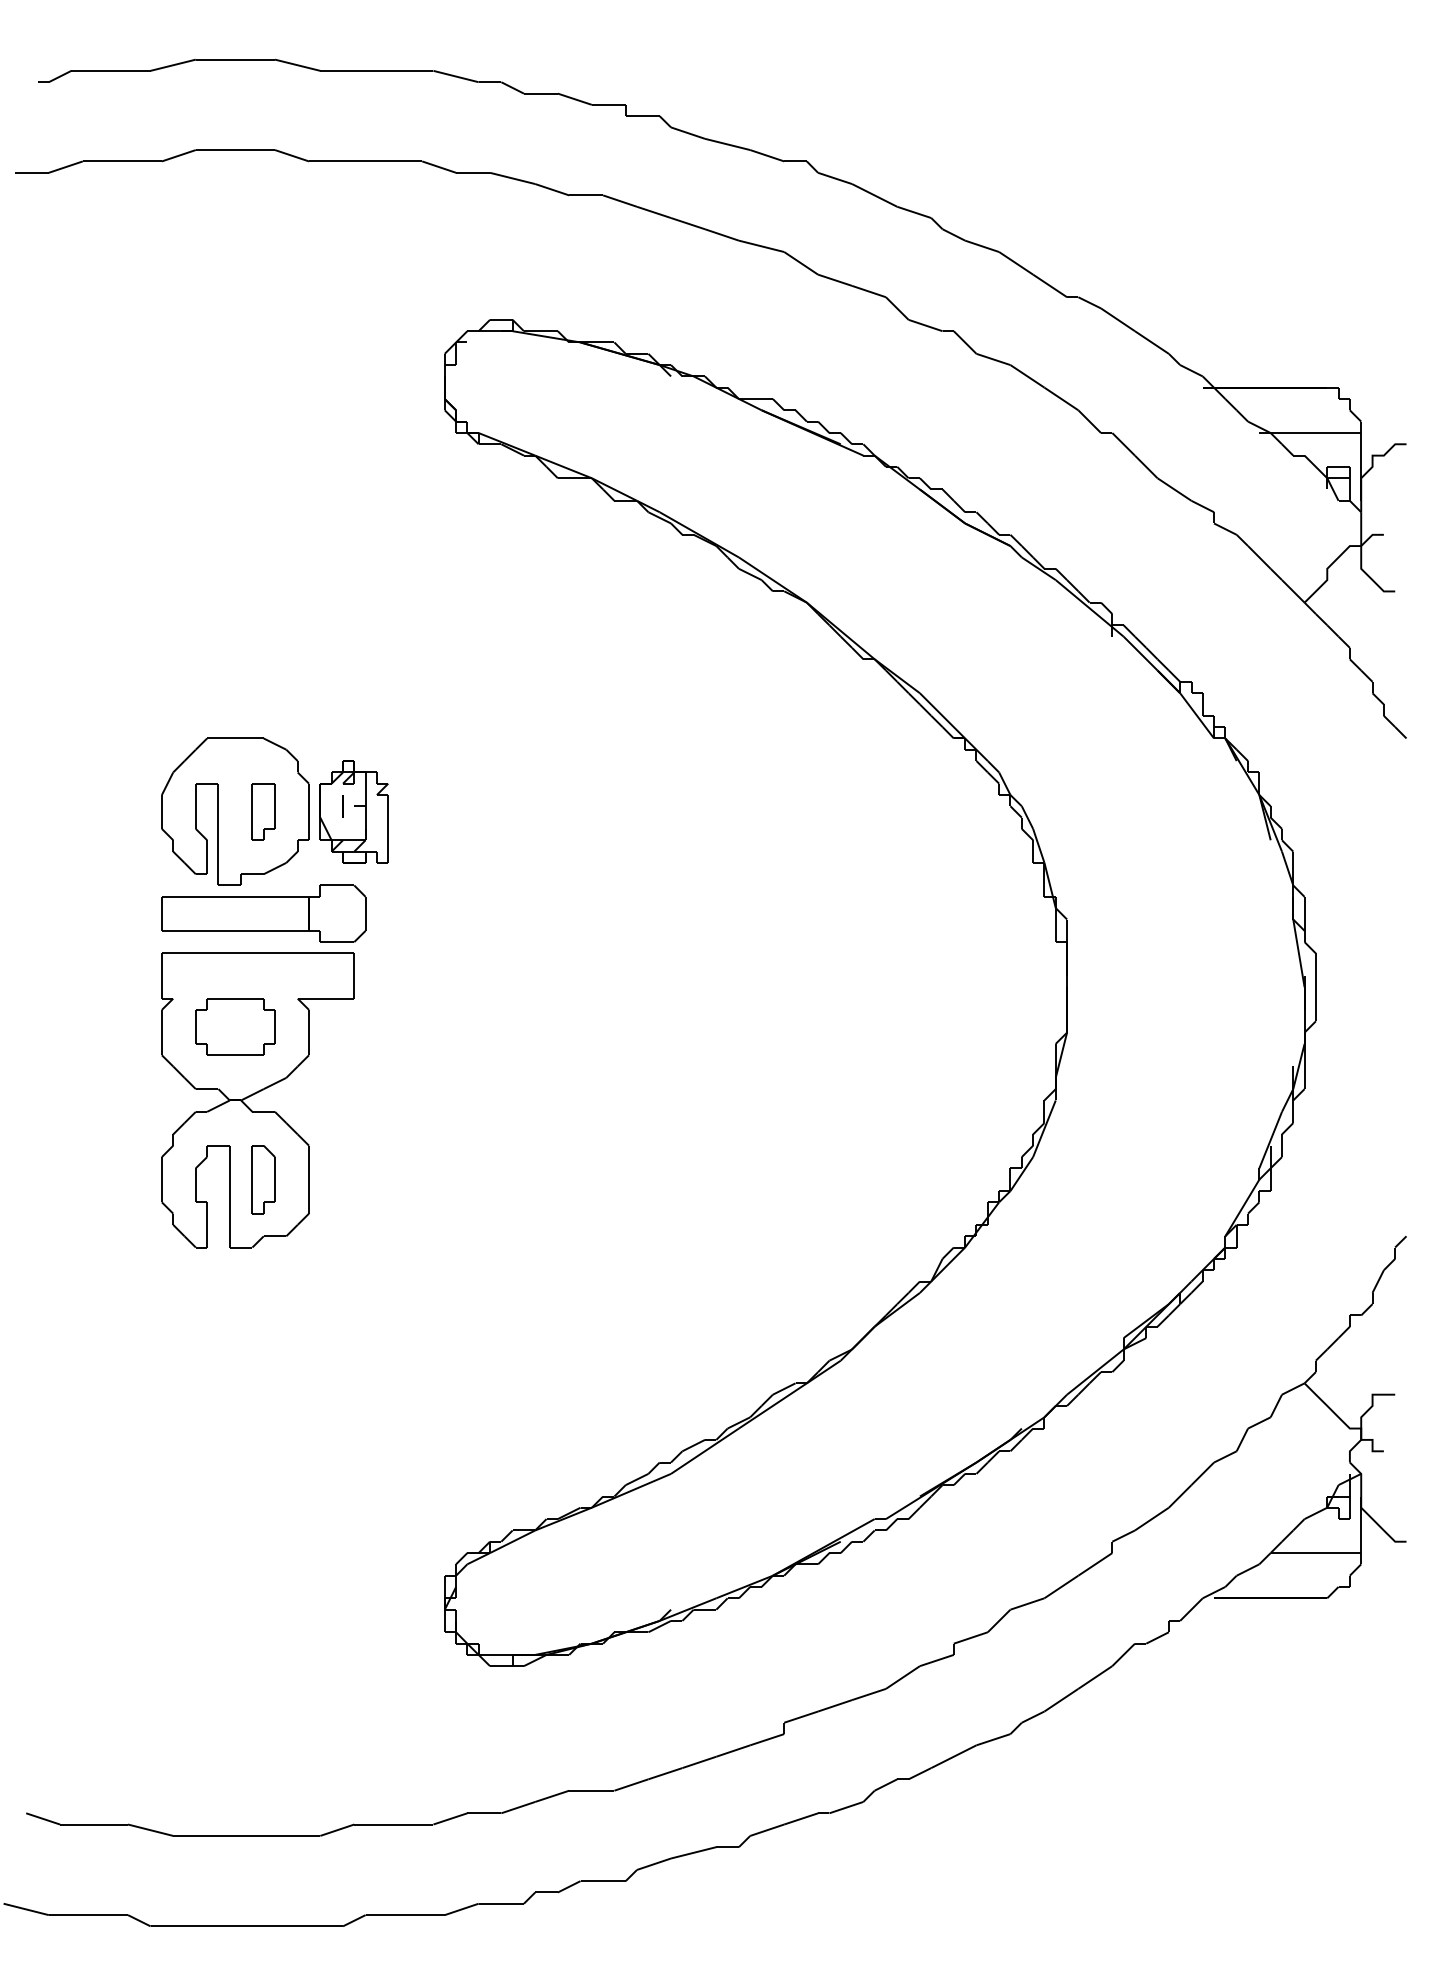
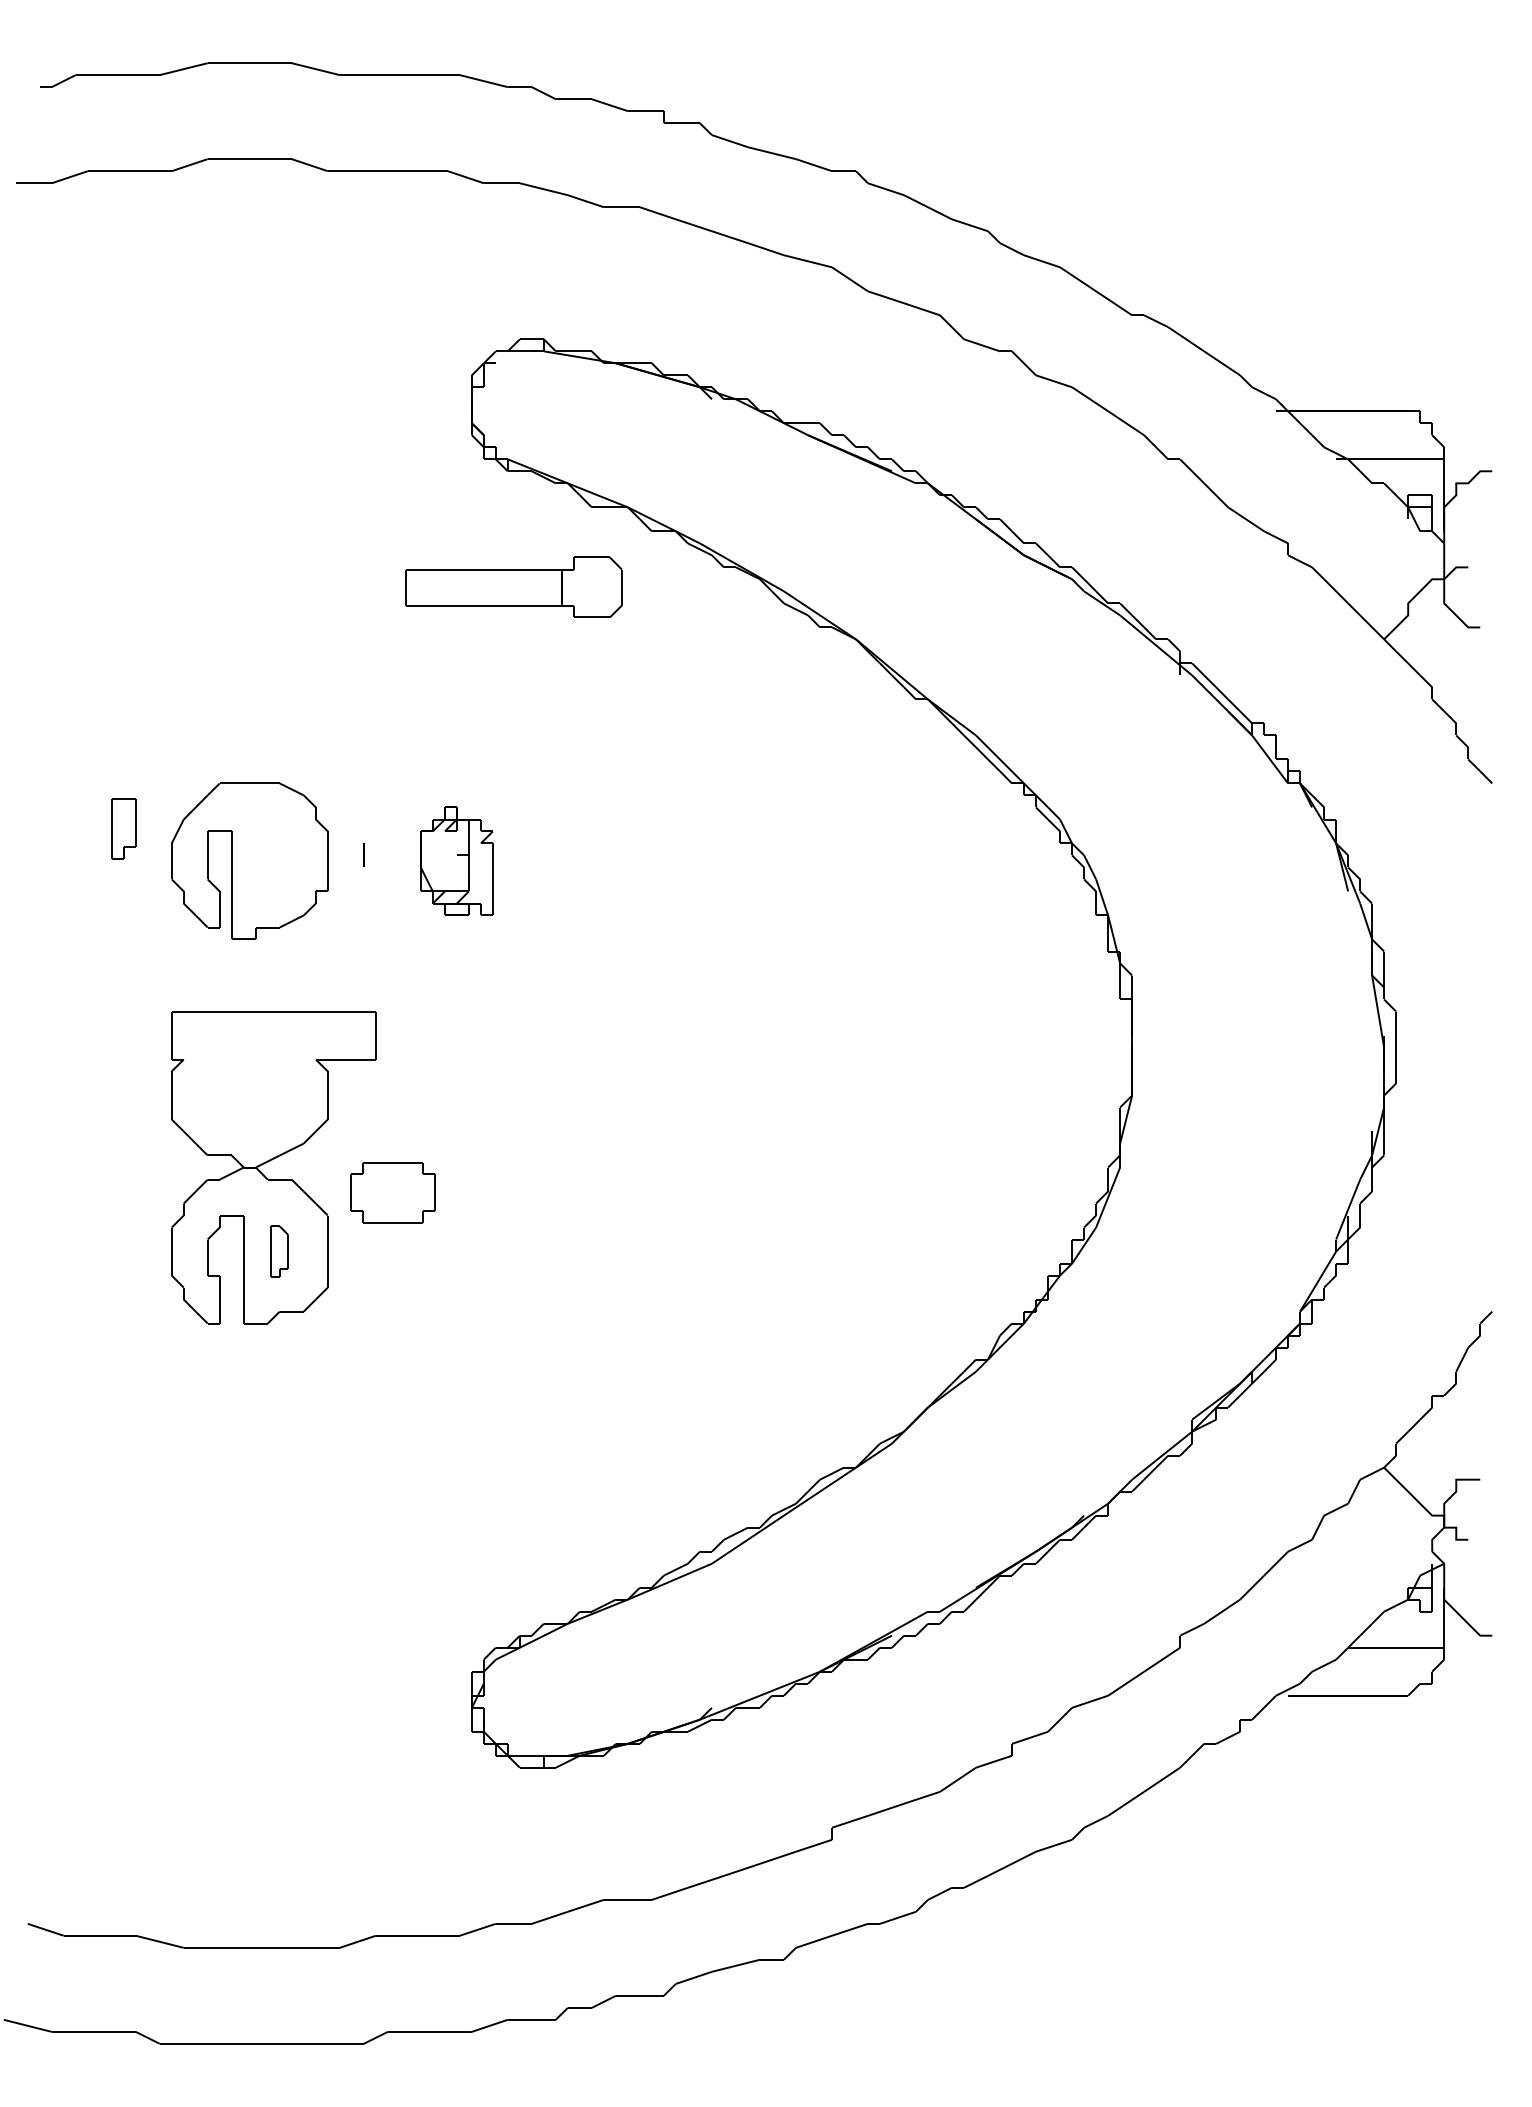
part: (263, 811) -> (123, 828), moved
part: (353, 811) -> (456, 860), moved
part: (263, 912) -> (513, 586), moved
part: (235, 1026) -> (392, 1192), moved
part: (263, 1179) -> (279, 1251), size x0.7

